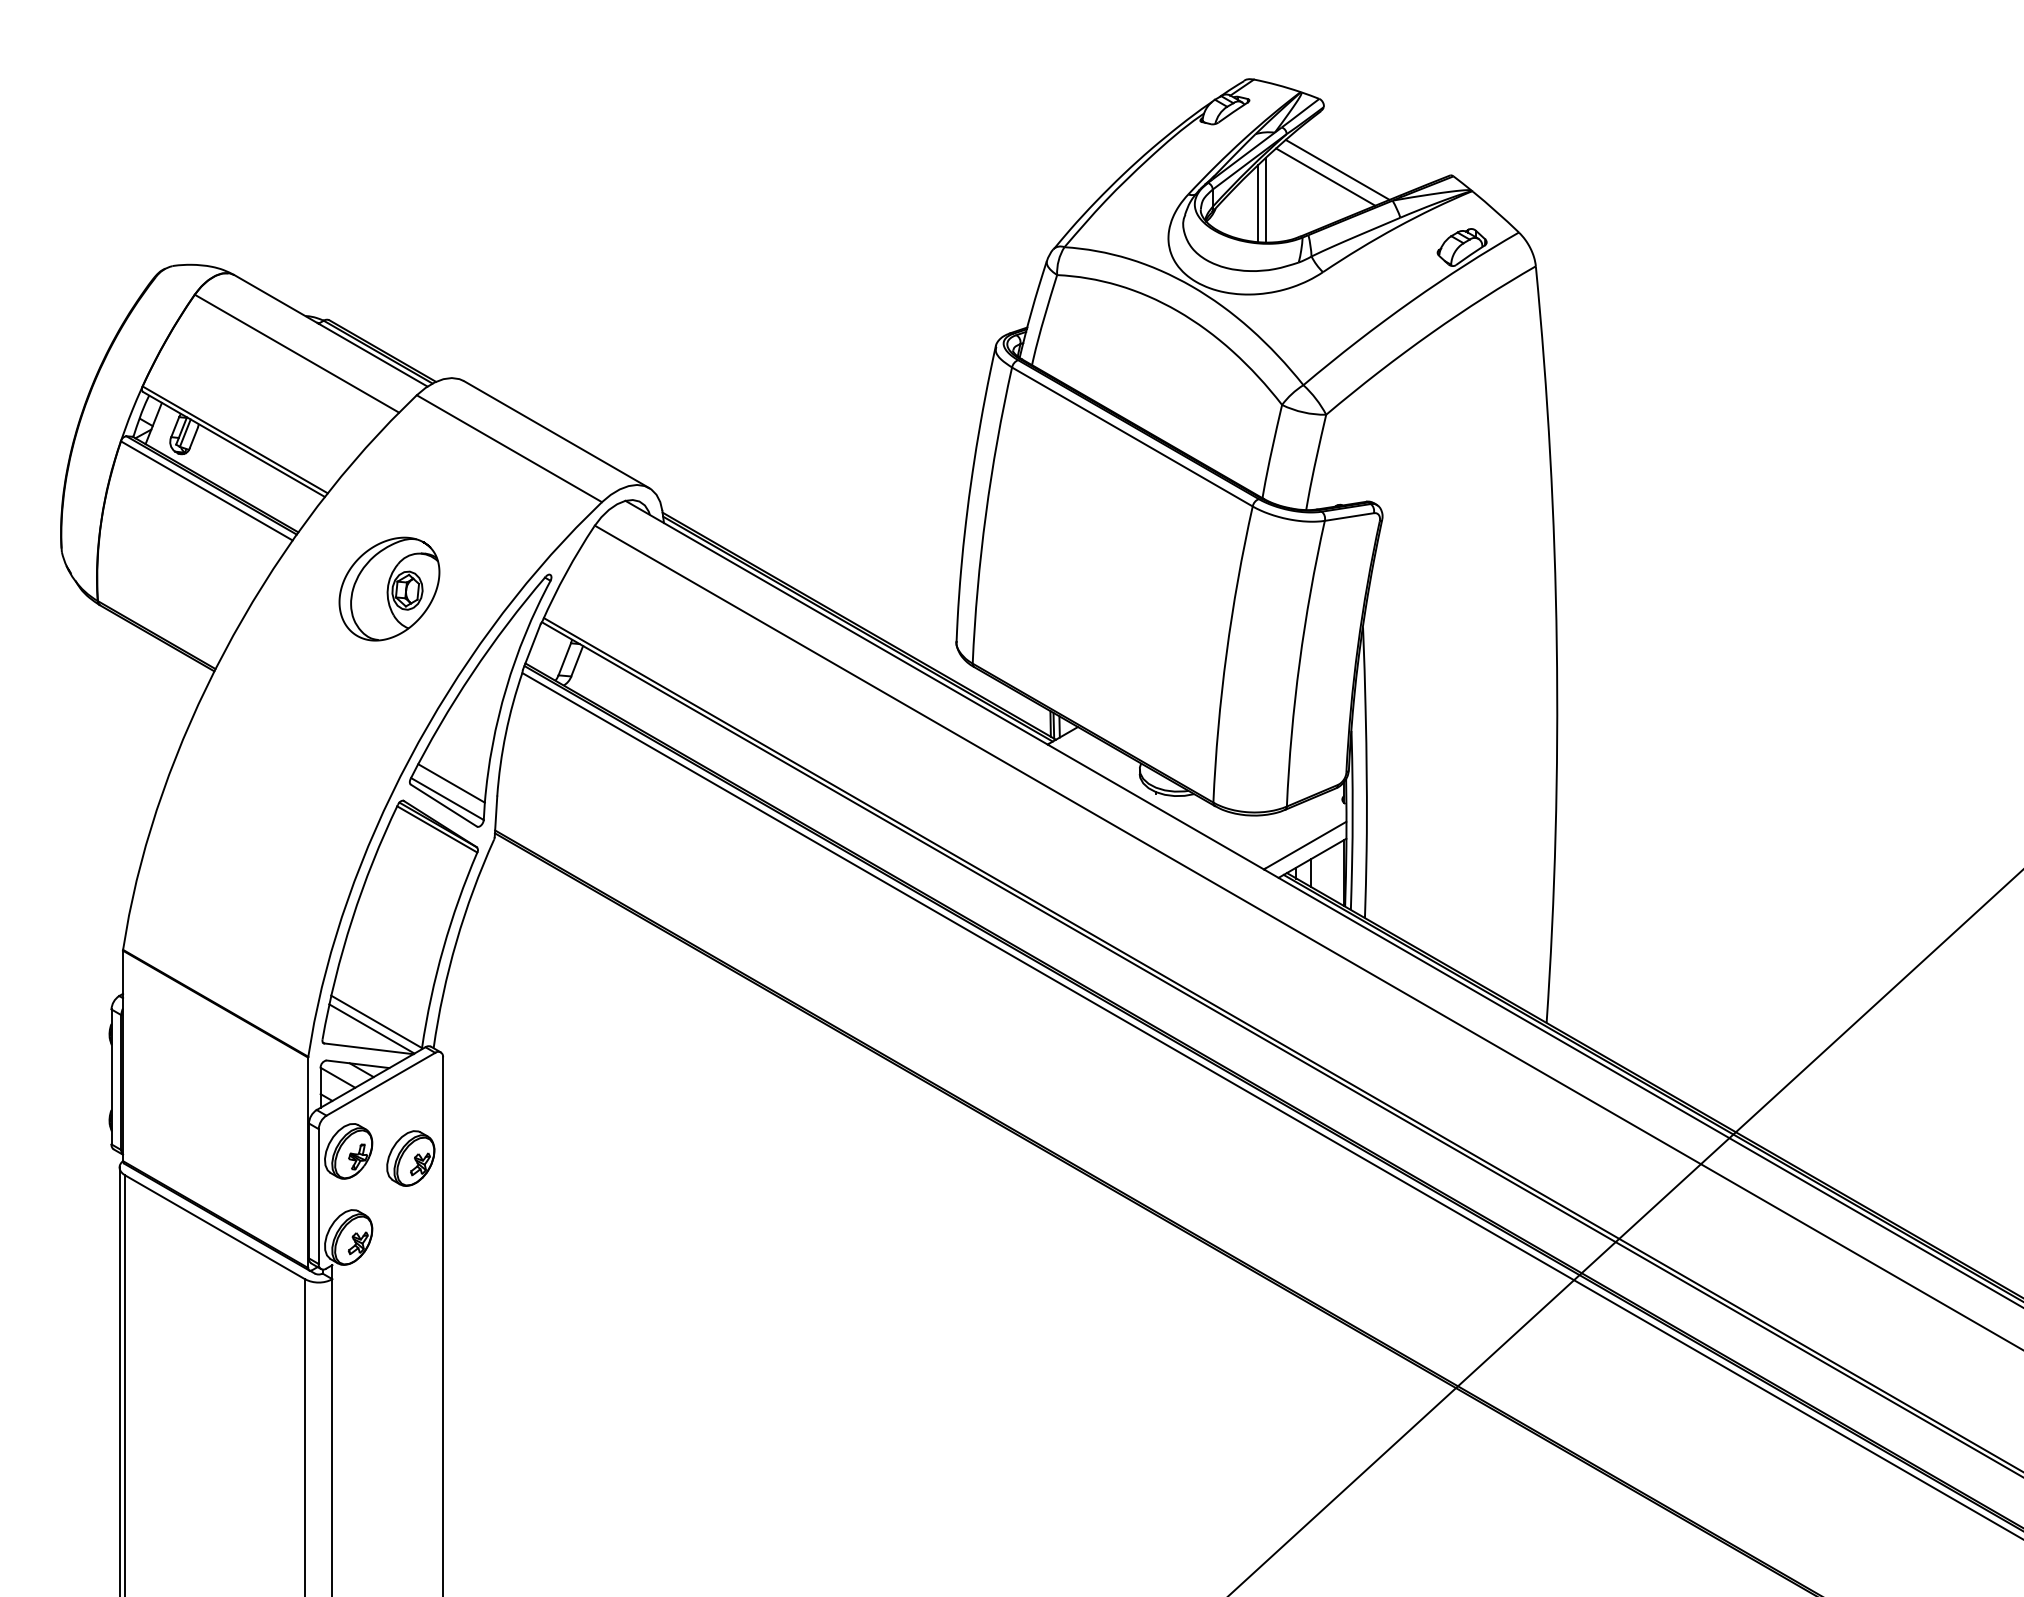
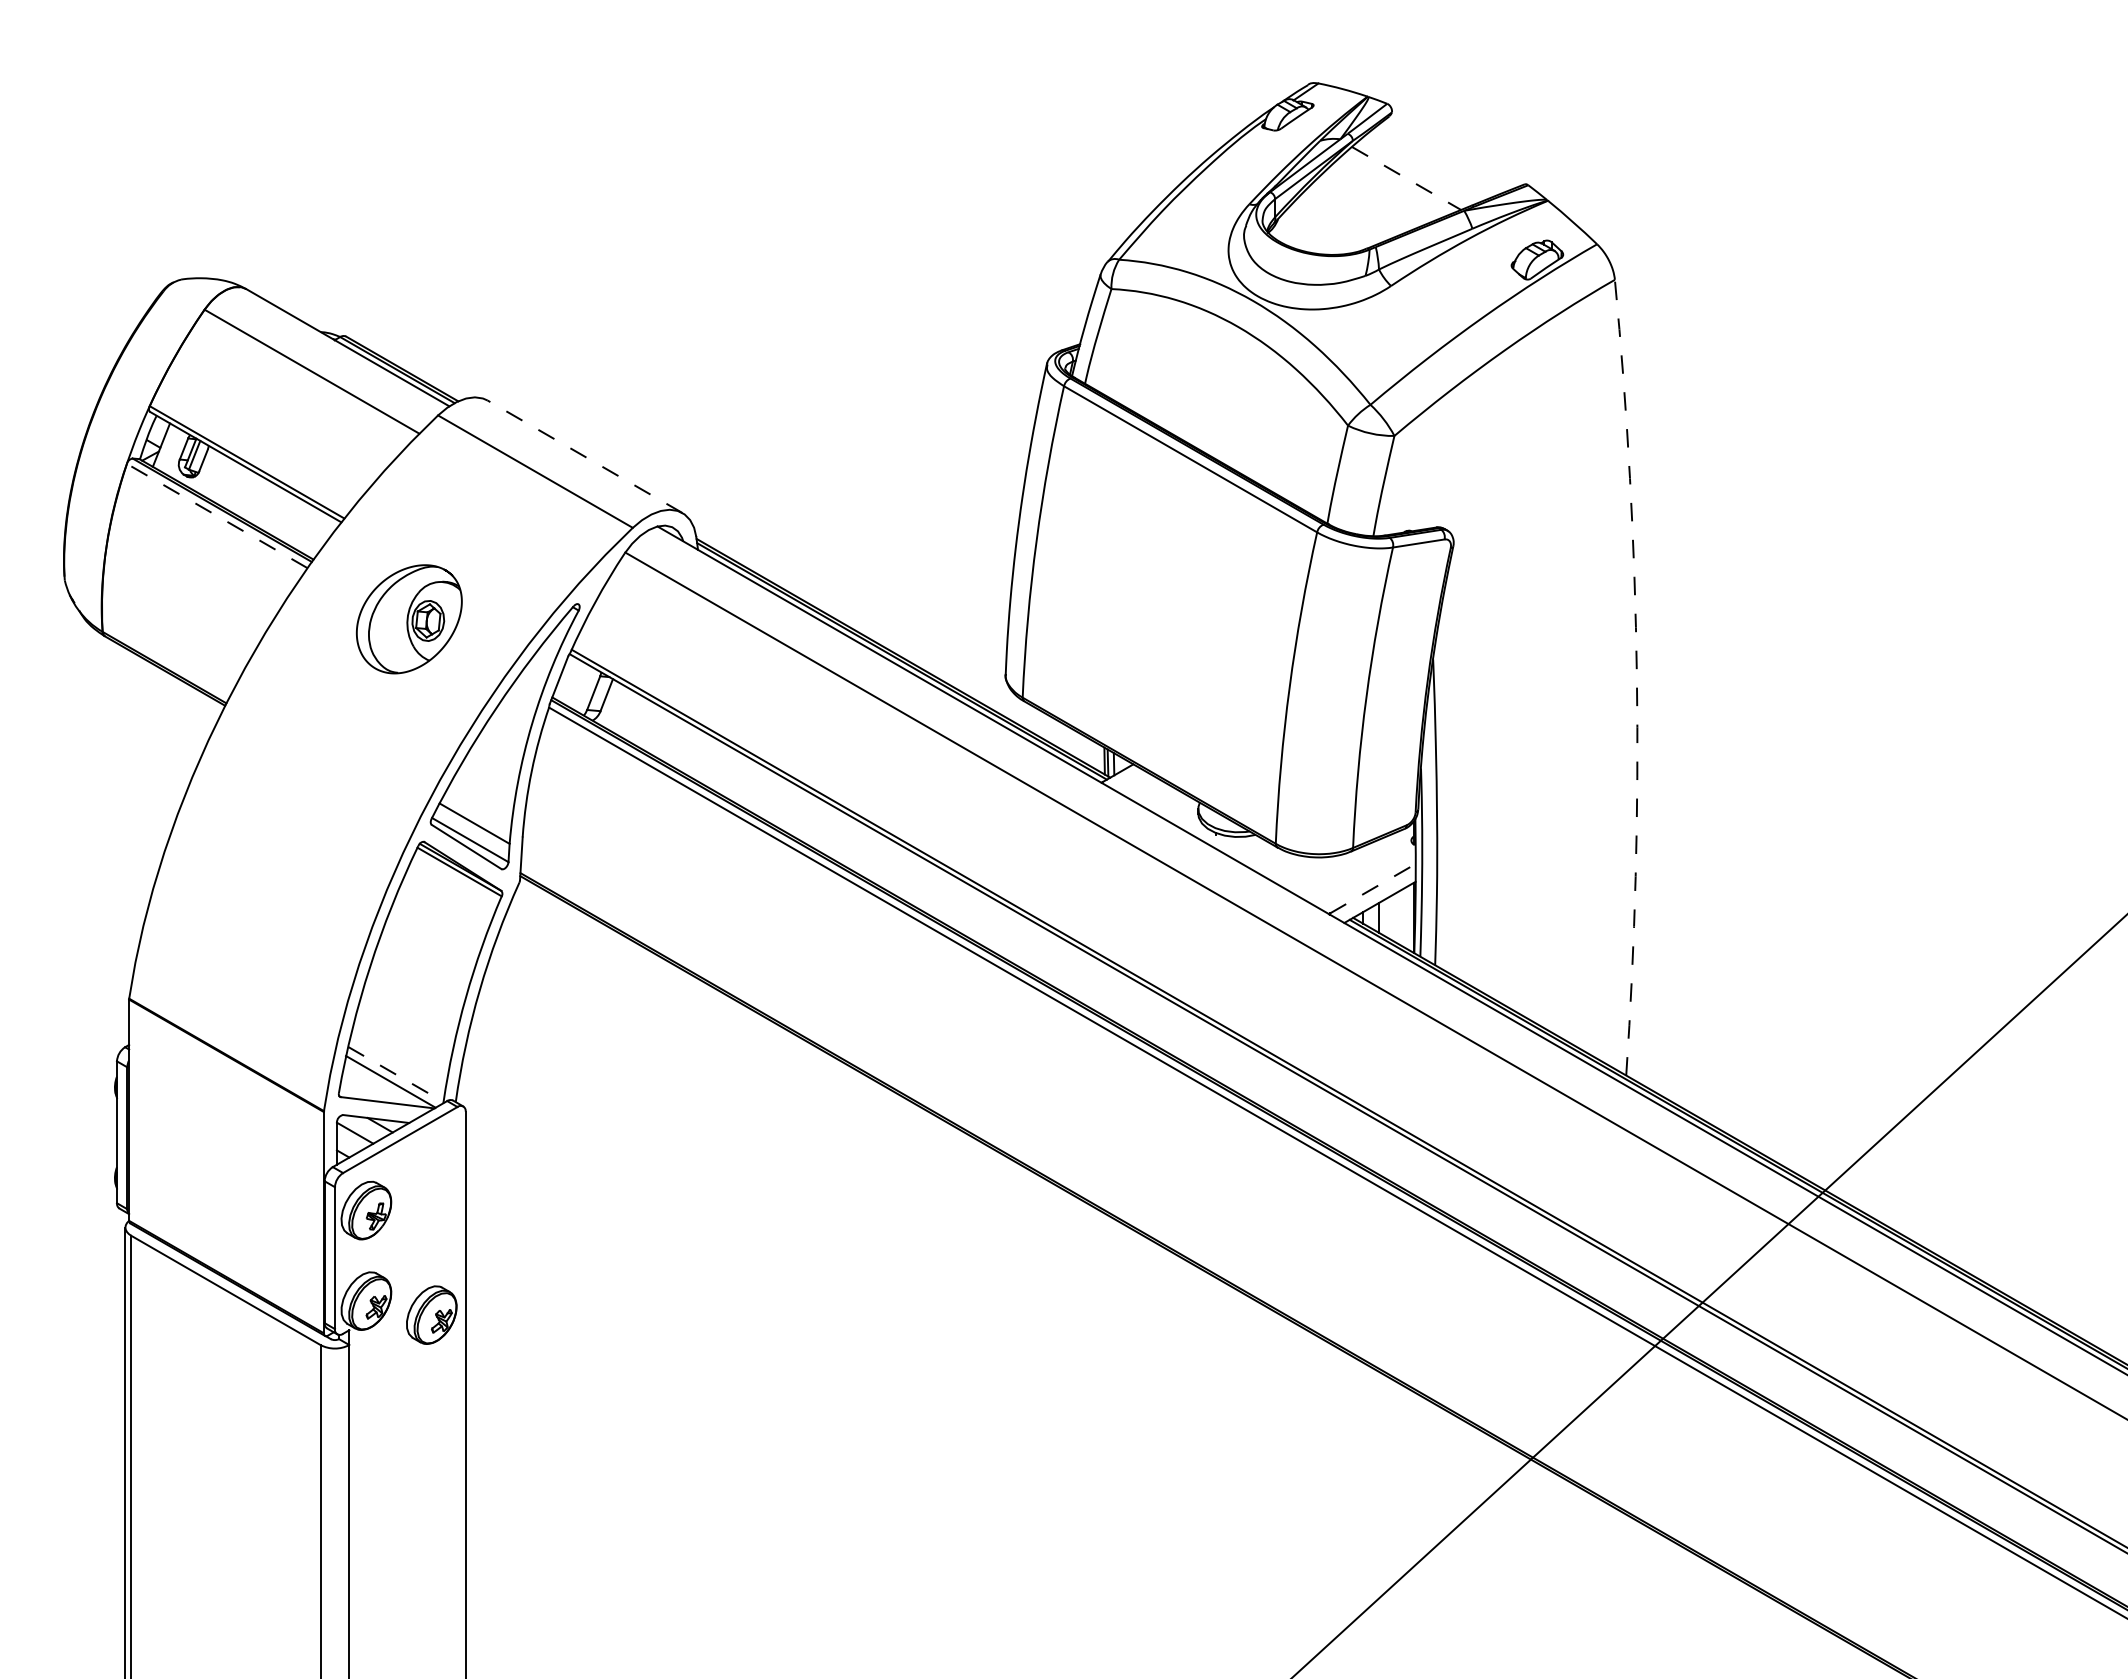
line: (1337, 169) -> (1406, 178), solid -> dashed
line: (1325, 176) -> (1393, 185), removed
line: (1266, 199) -> (1331, 209), removed
line: (1258, 203) -> (1323, 213), removed
line: (556, 434) -> (584, 456), solid -> dashed
line: (206, 490) -> (216, 515), solid -> dashed
arc: (1556, 644) -> (1636, 677), solid -> dashed
line: (1306, 845) -> (1373, 888), solid -> dashed
line: (377, 1021) -> (396, 1074), solid -> dashed
part: (410, 1157) -> (431, 1314), moved

